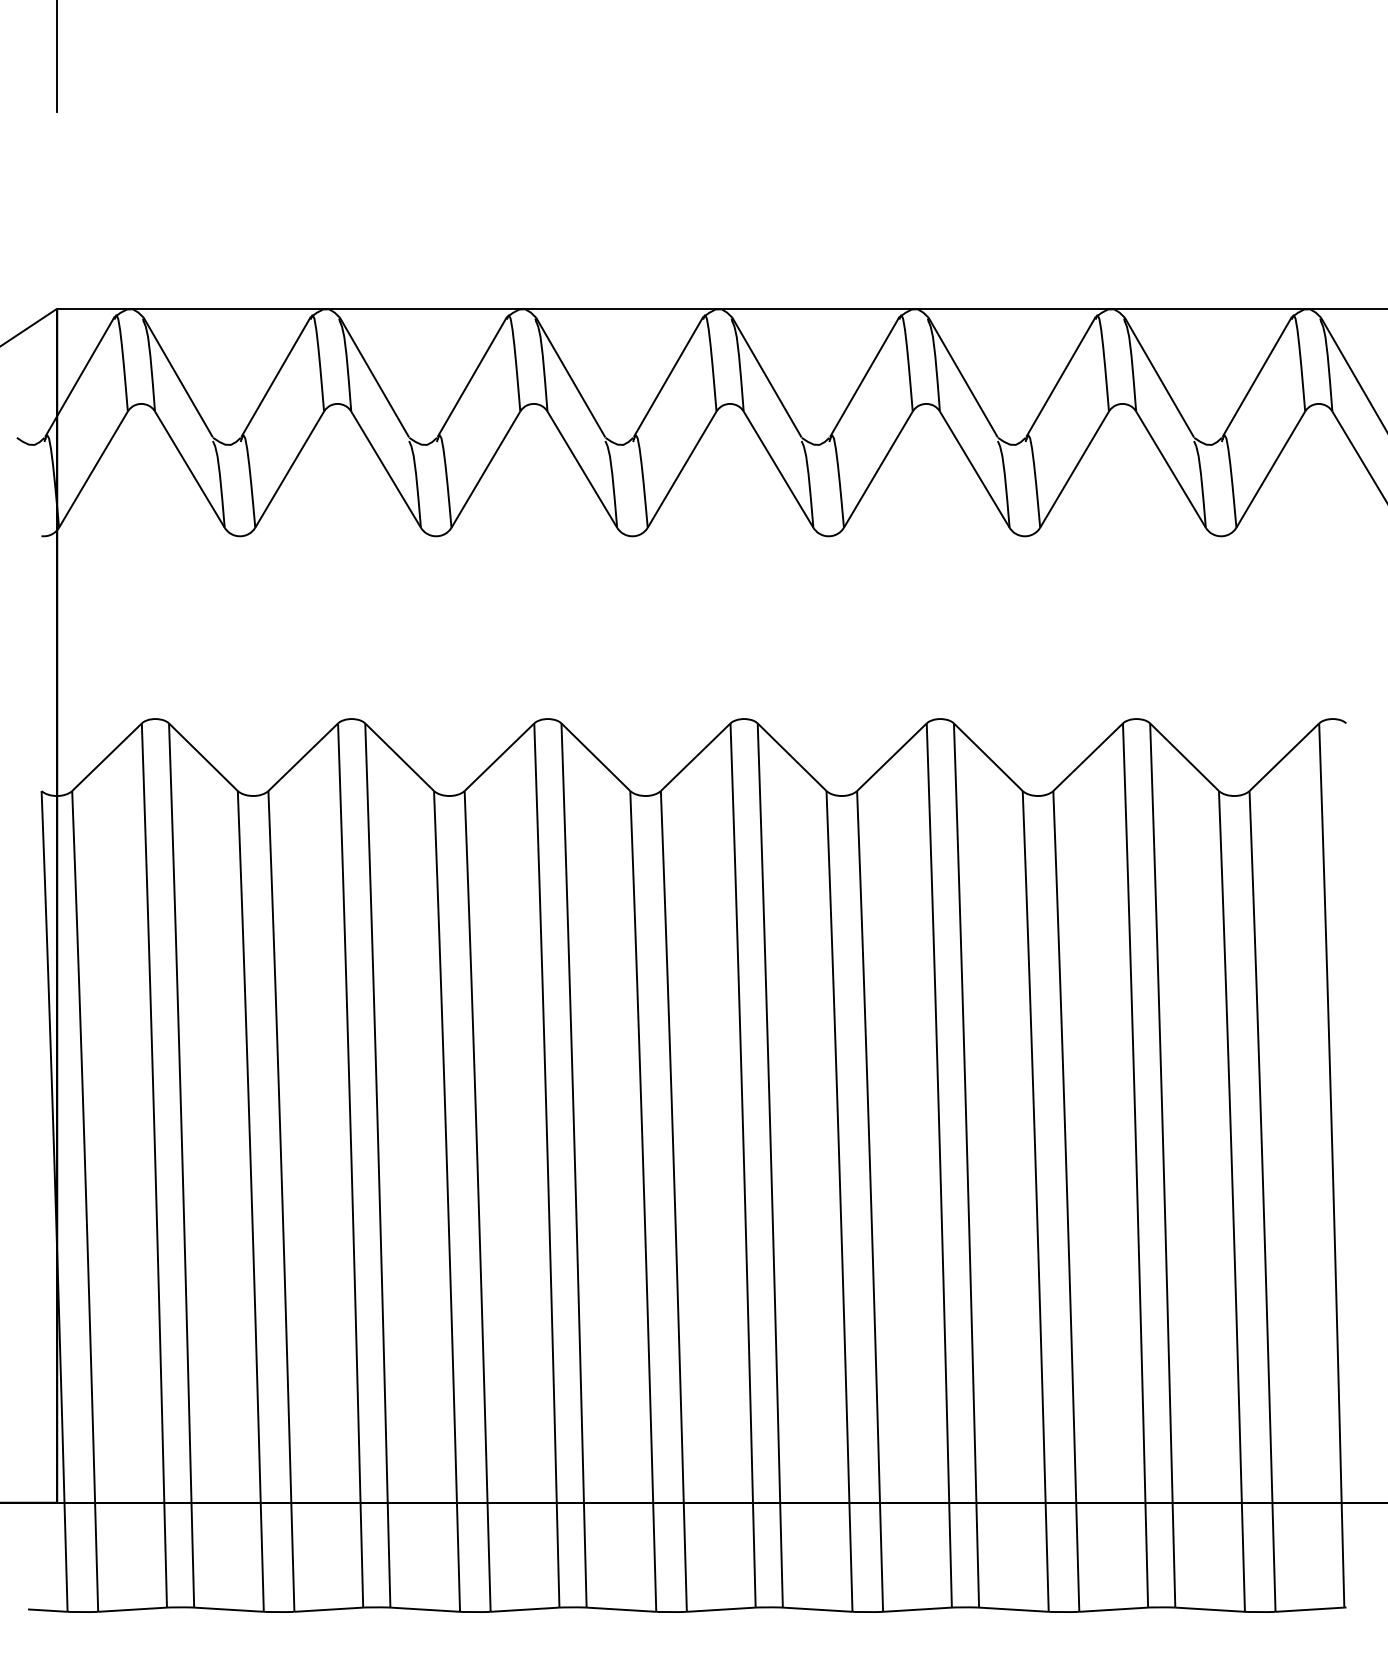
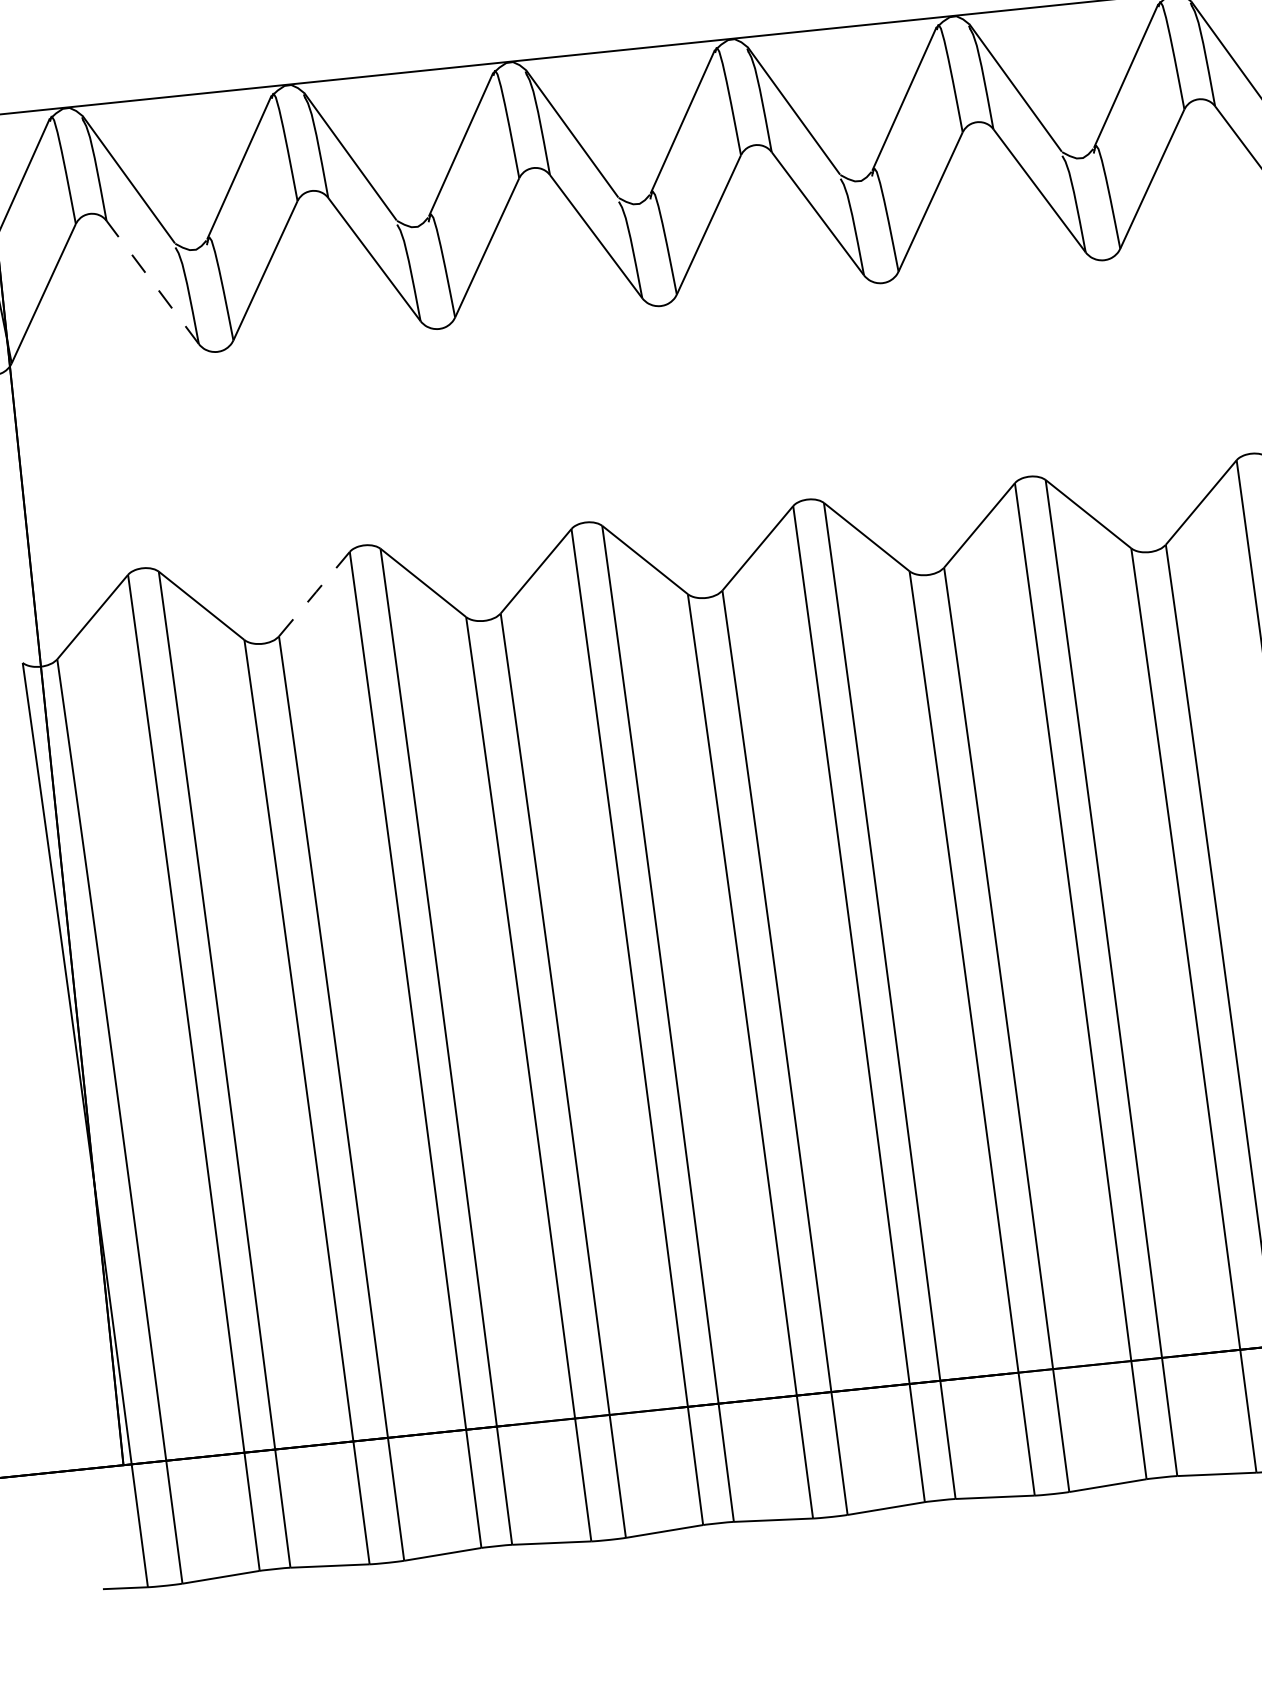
line: (189, 469) -> (152, 282), solid -> dashed
line: (303, 757) -> (314, 594), solid -> dashed

